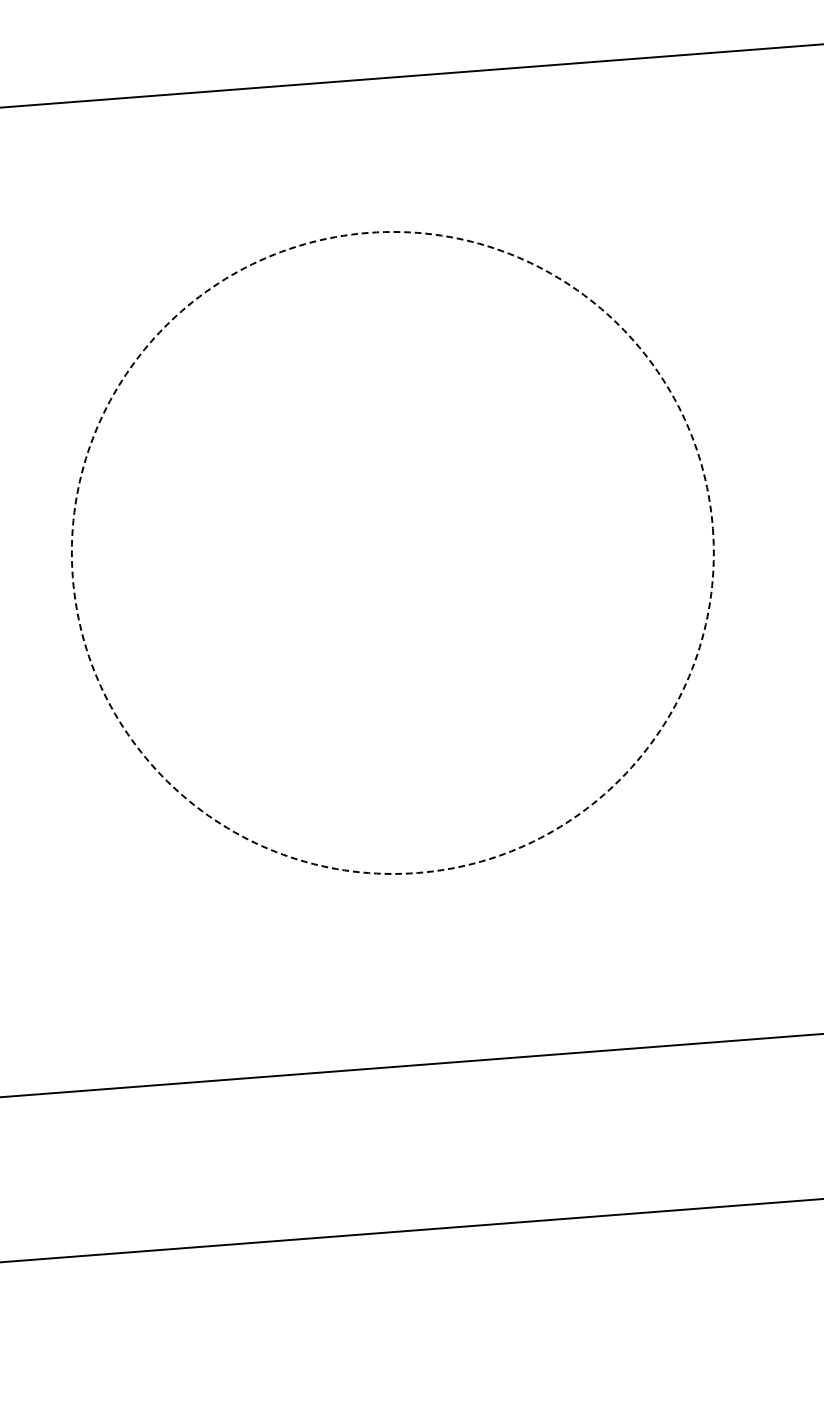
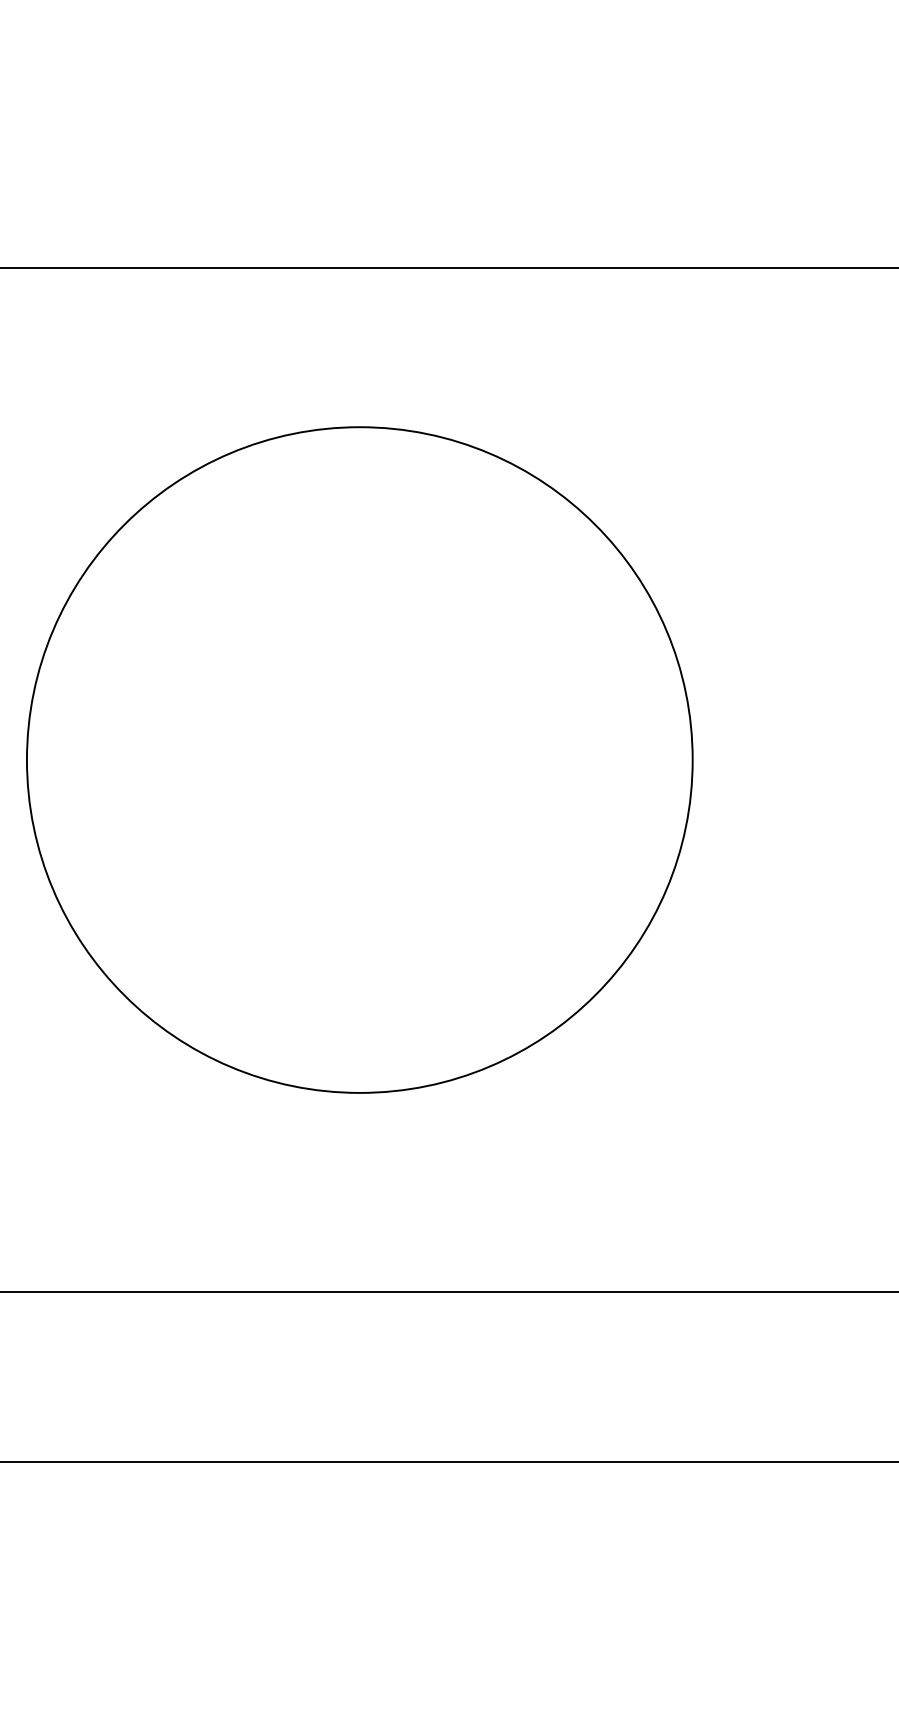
circle: (392, 552) -> (359, 759), dashed -> solid

